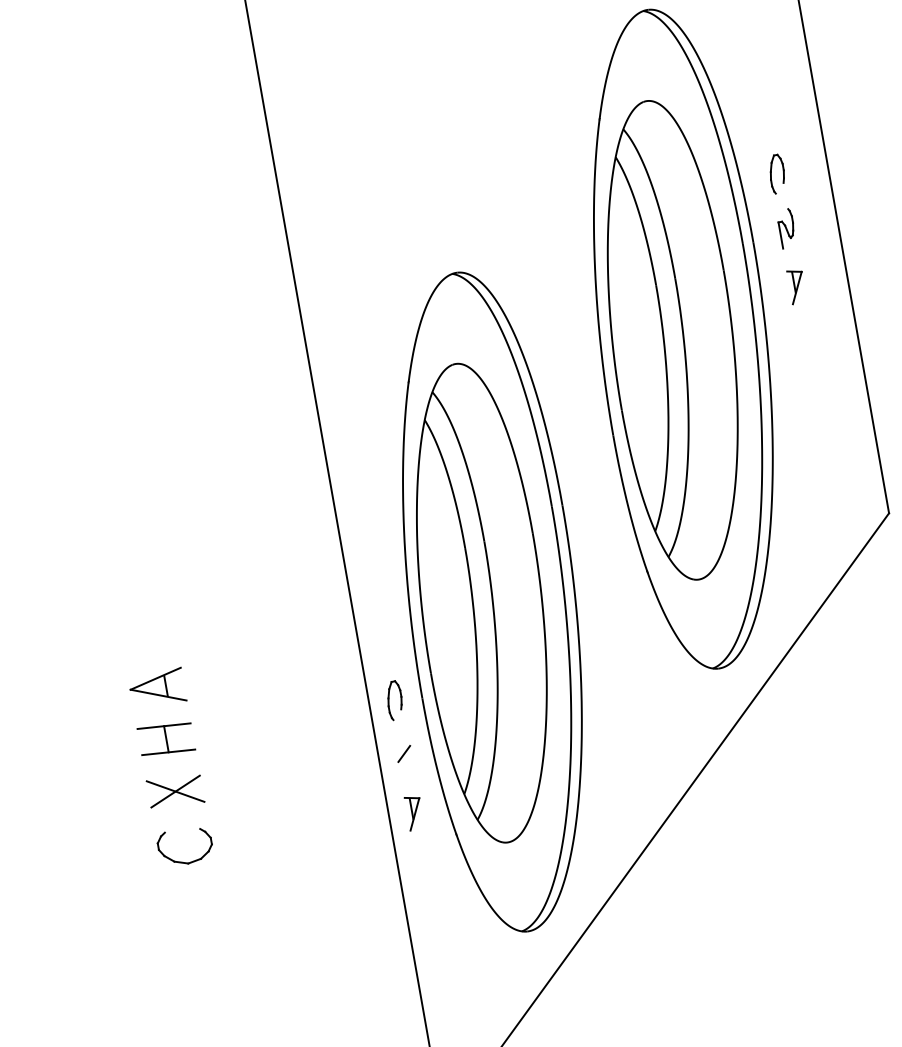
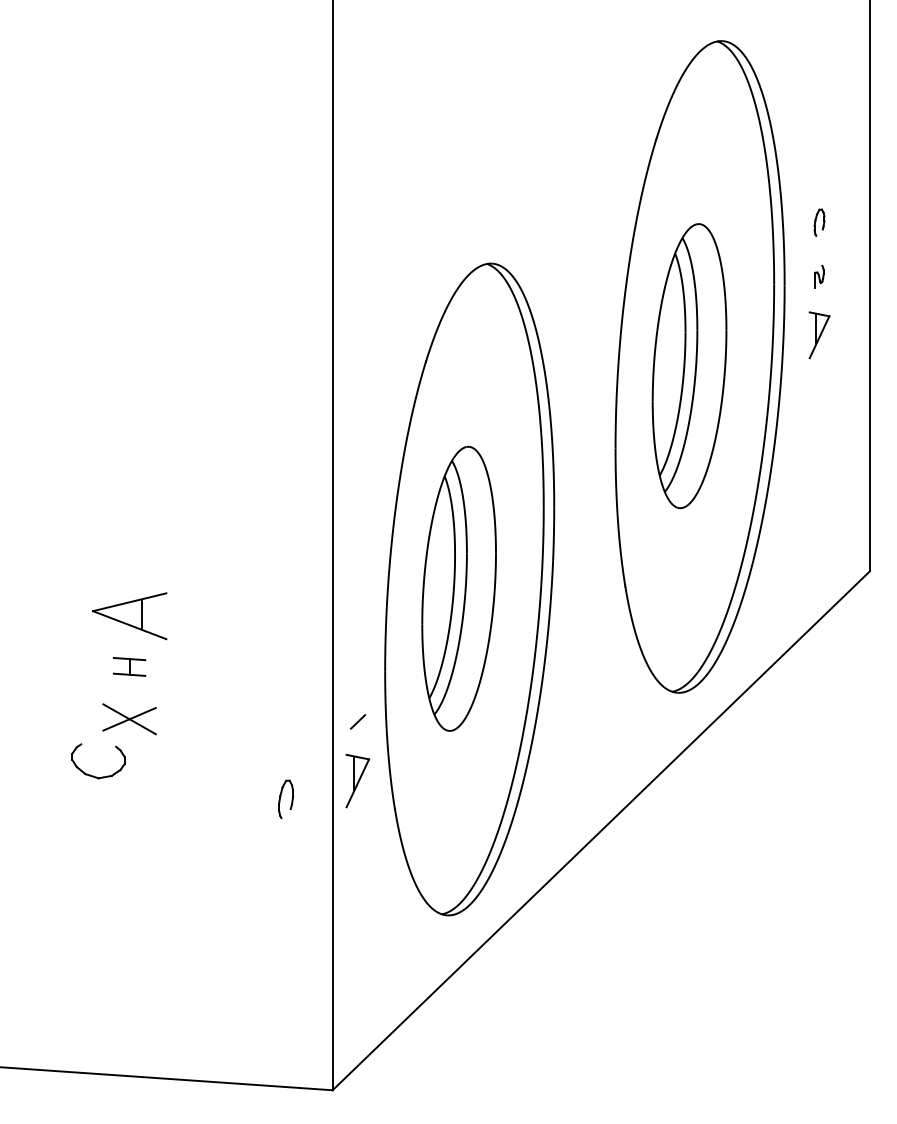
part: (777, 173) -> (819, 222), size x0.7
part: (786, 227) -> (819, 276), size x0.6
part: (797, 286) -> (819, 335), size x1.4
part: (672, 339) -> (689, 365), size x0.6
part: (481, 603) -> (458, 588), size x0.6
part: (157, 688) -> (129, 616), size x1.4
part: (394, 700) -> (285, 799), moved
part: (166, 738) -> (129, 666), size x0.6
part: (415, 812) -> (358, 780), size x1.6
part: (182, 861) -> (93, 775), moved

